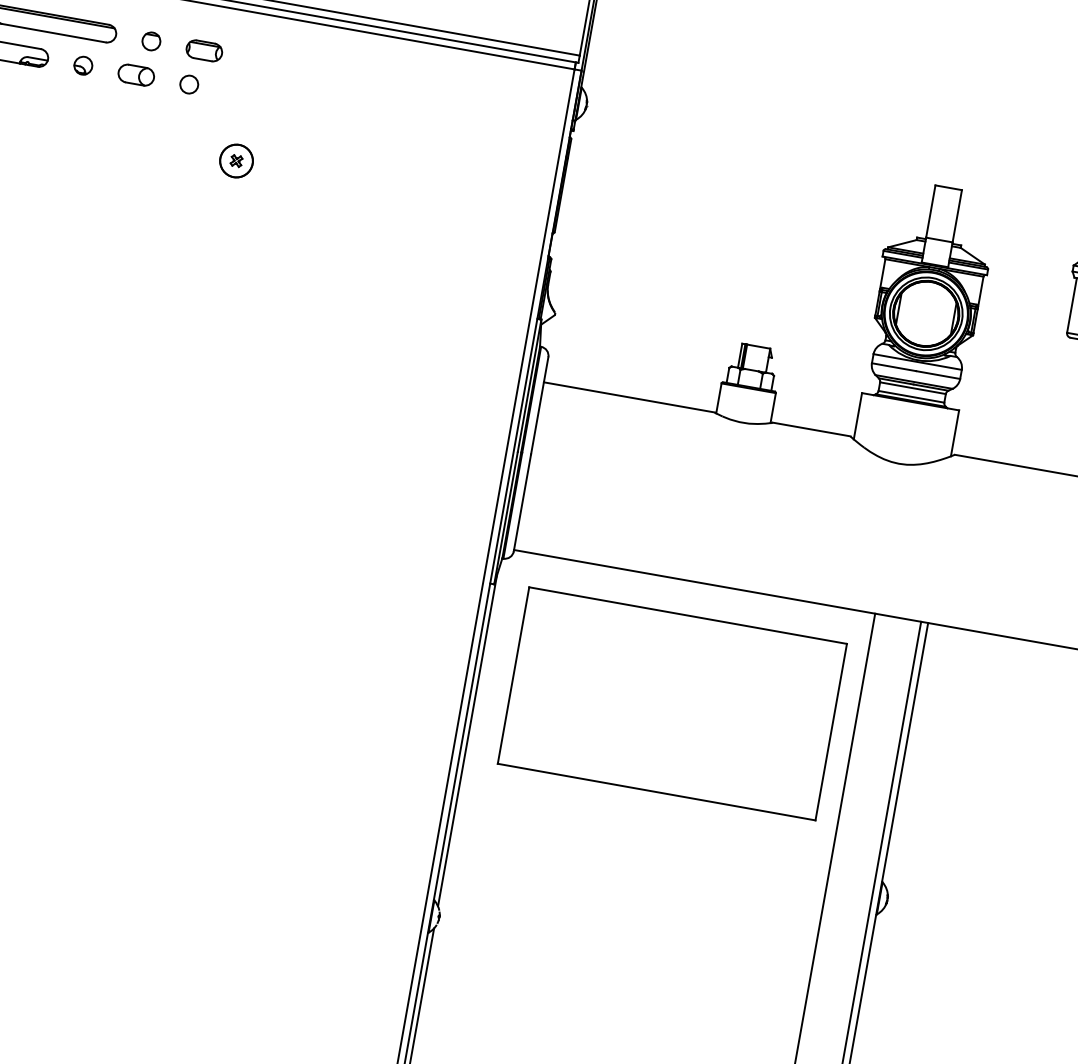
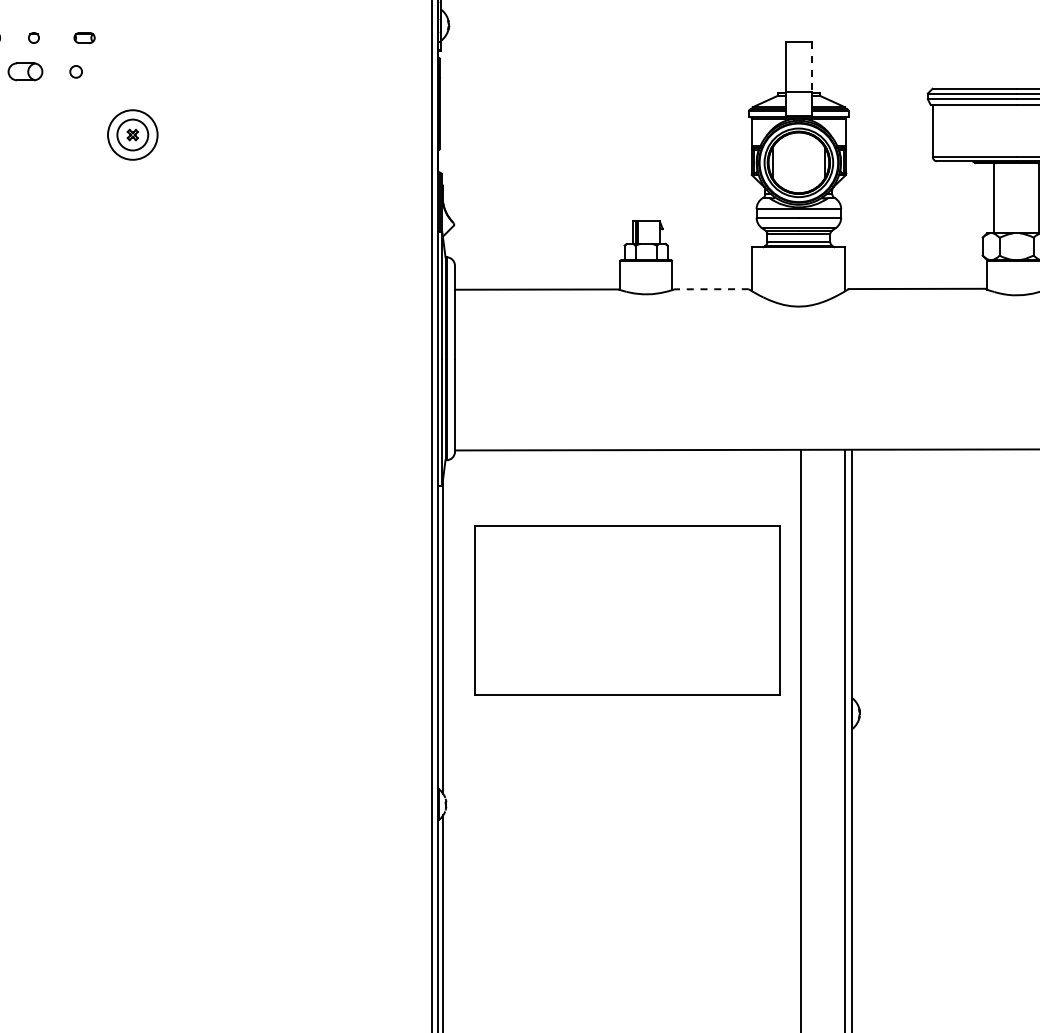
part: (151, 40) -> (33, 37), size x0.6
part: (204, 50) -> (84, 37), size x0.6
circle: (188, 84) -> (75, 71), size x0.7
circle: (236, 160) -> (132, 134), size x1.6
line: (957, 216) -> (811, 67), solid -> dashed
line: (811, 429) -> (711, 289), solid -> dashed
part: (672, 704) -> (627, 610), moved

